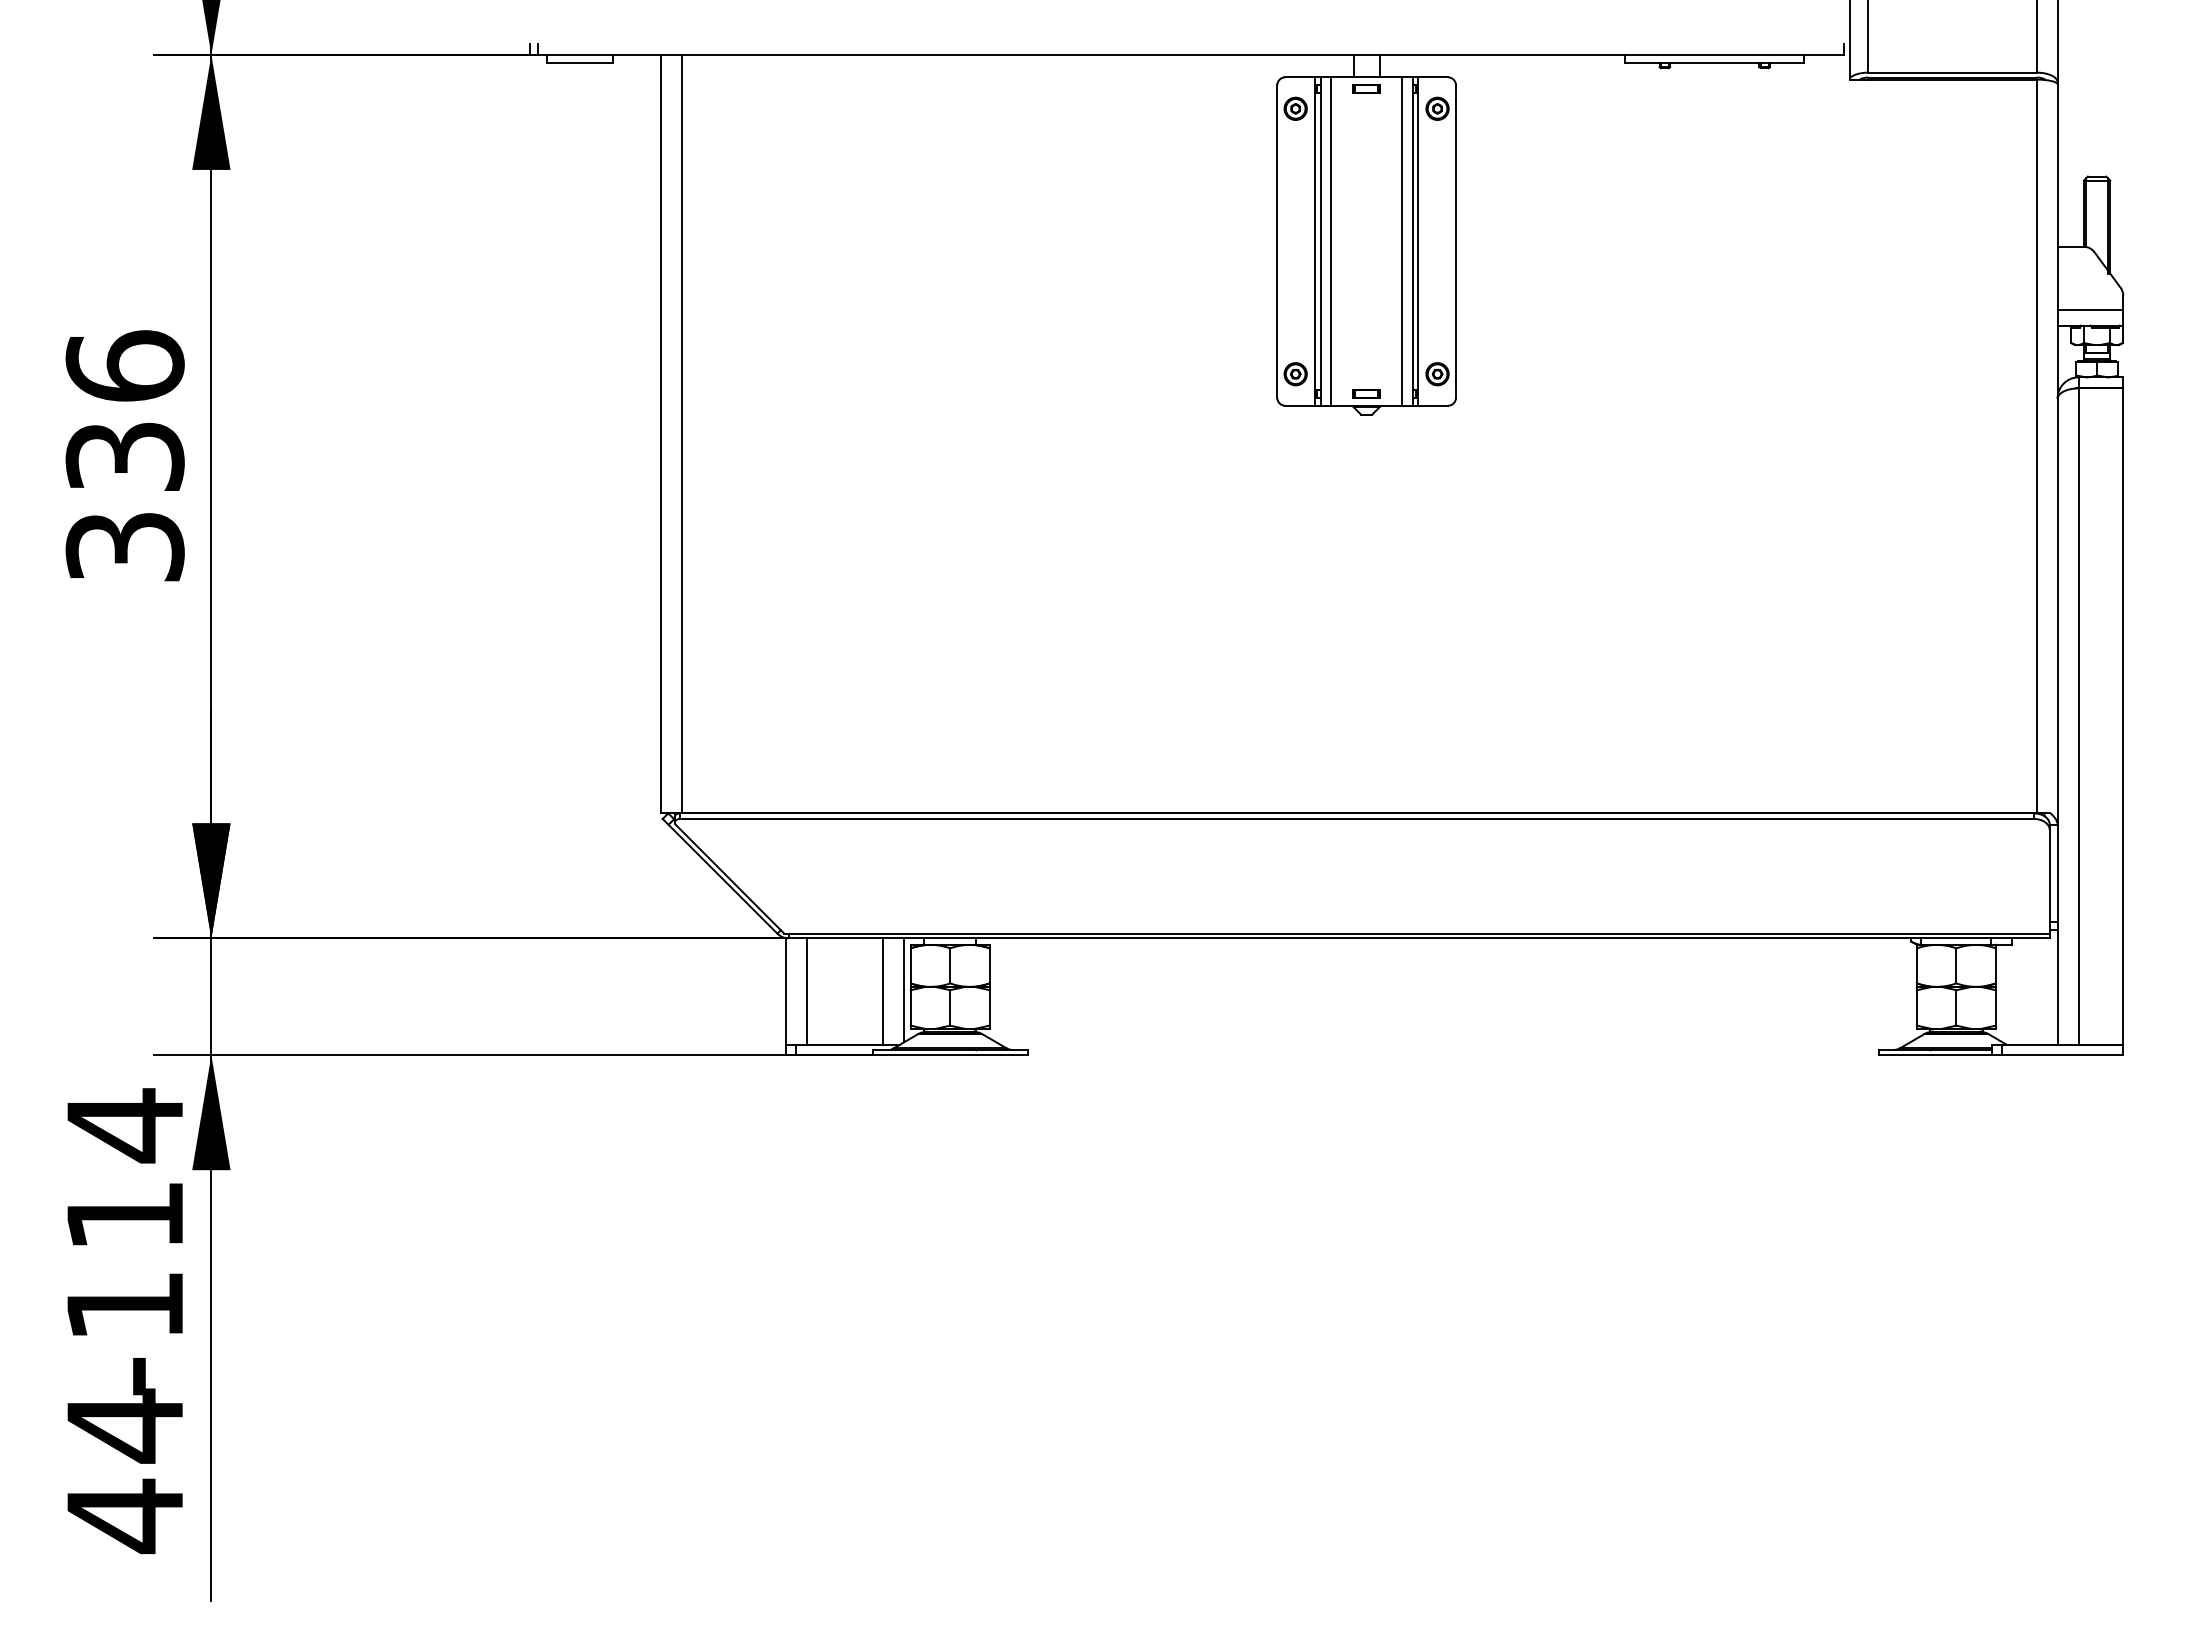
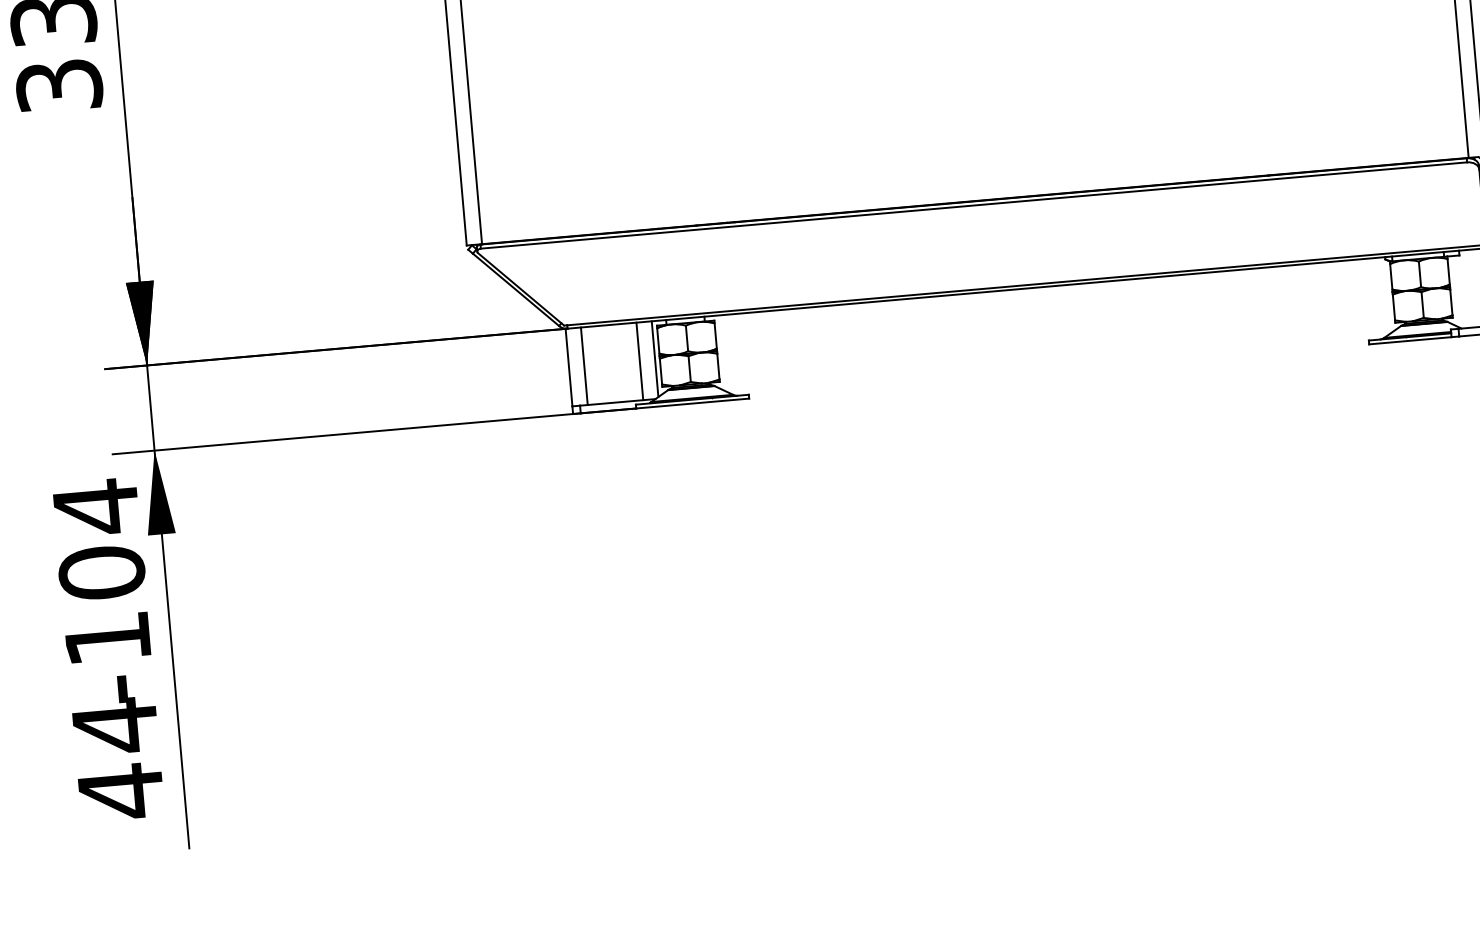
text: (124, 1215) -> (101, 572), -114 -> -104

